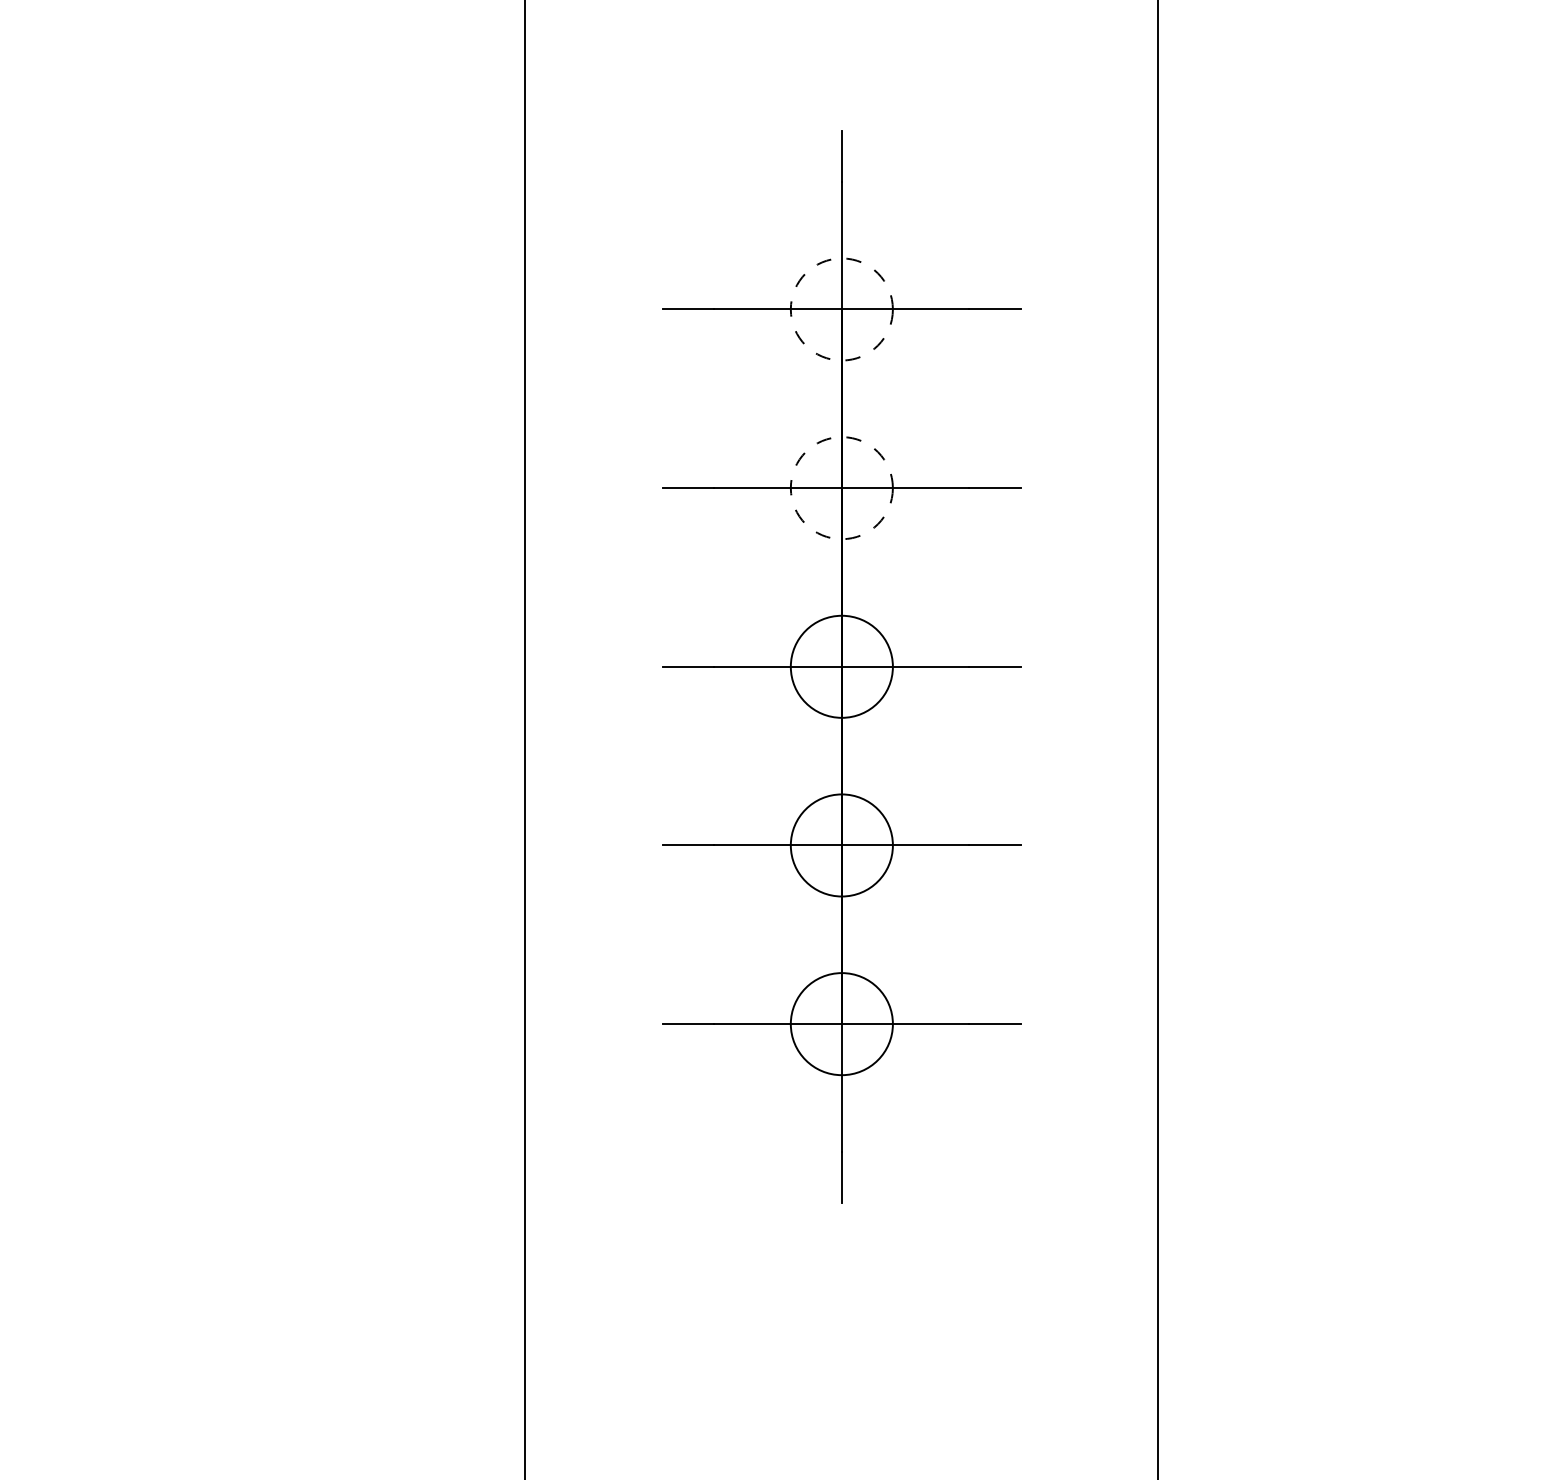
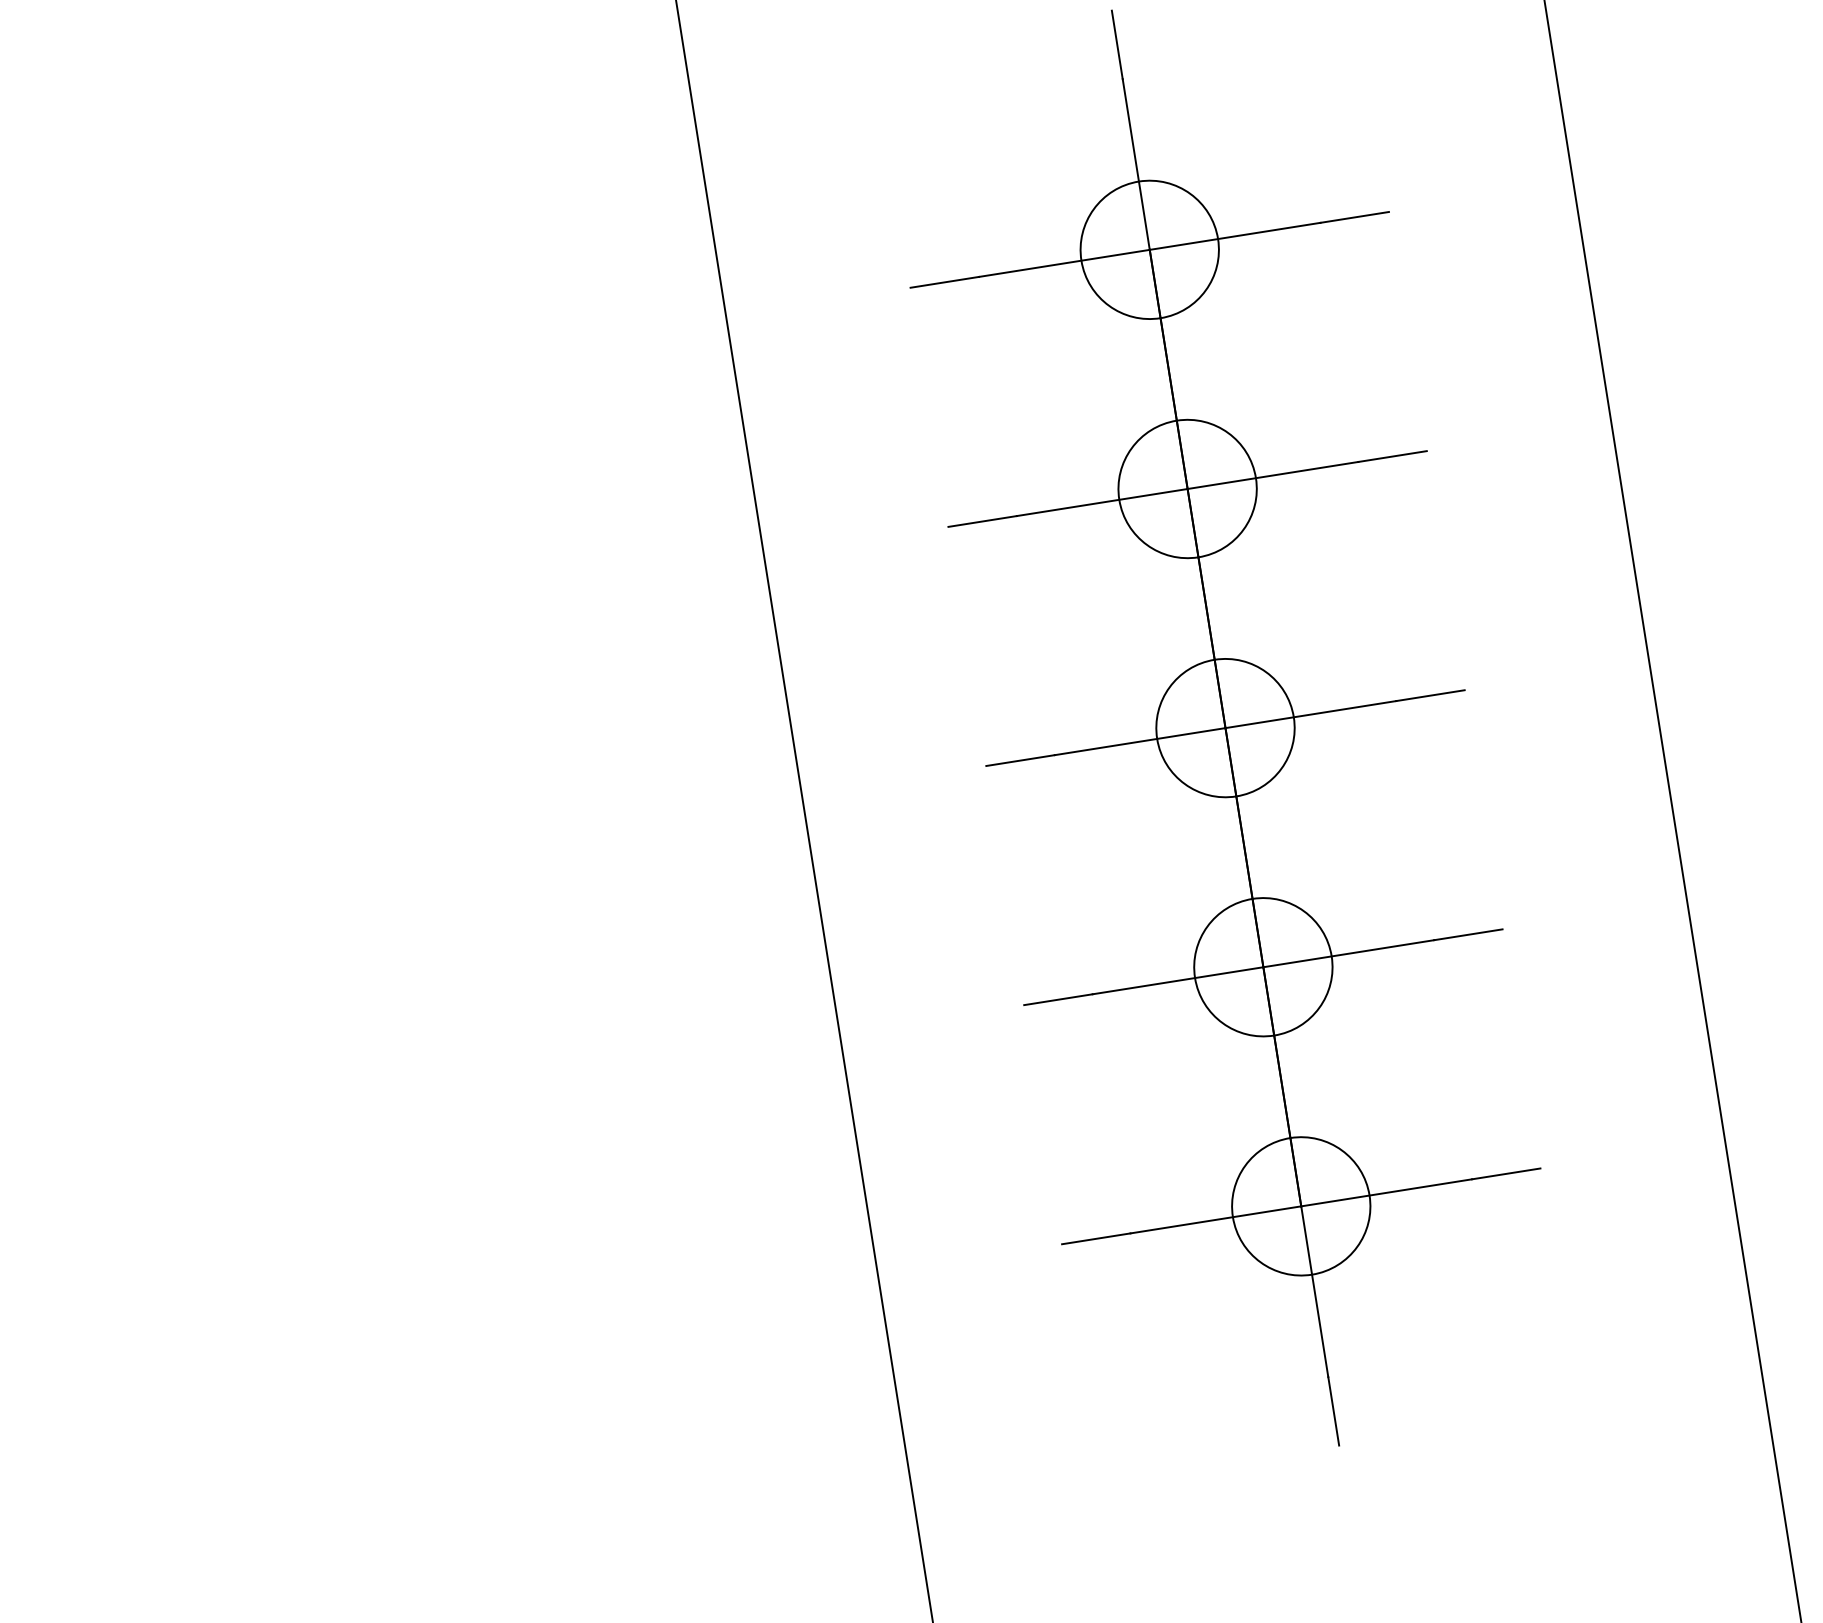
circle: (841, 309) -> (1149, 249), dashed -> solid
circle: (841, 488) -> (1187, 489), dashed -> solid

